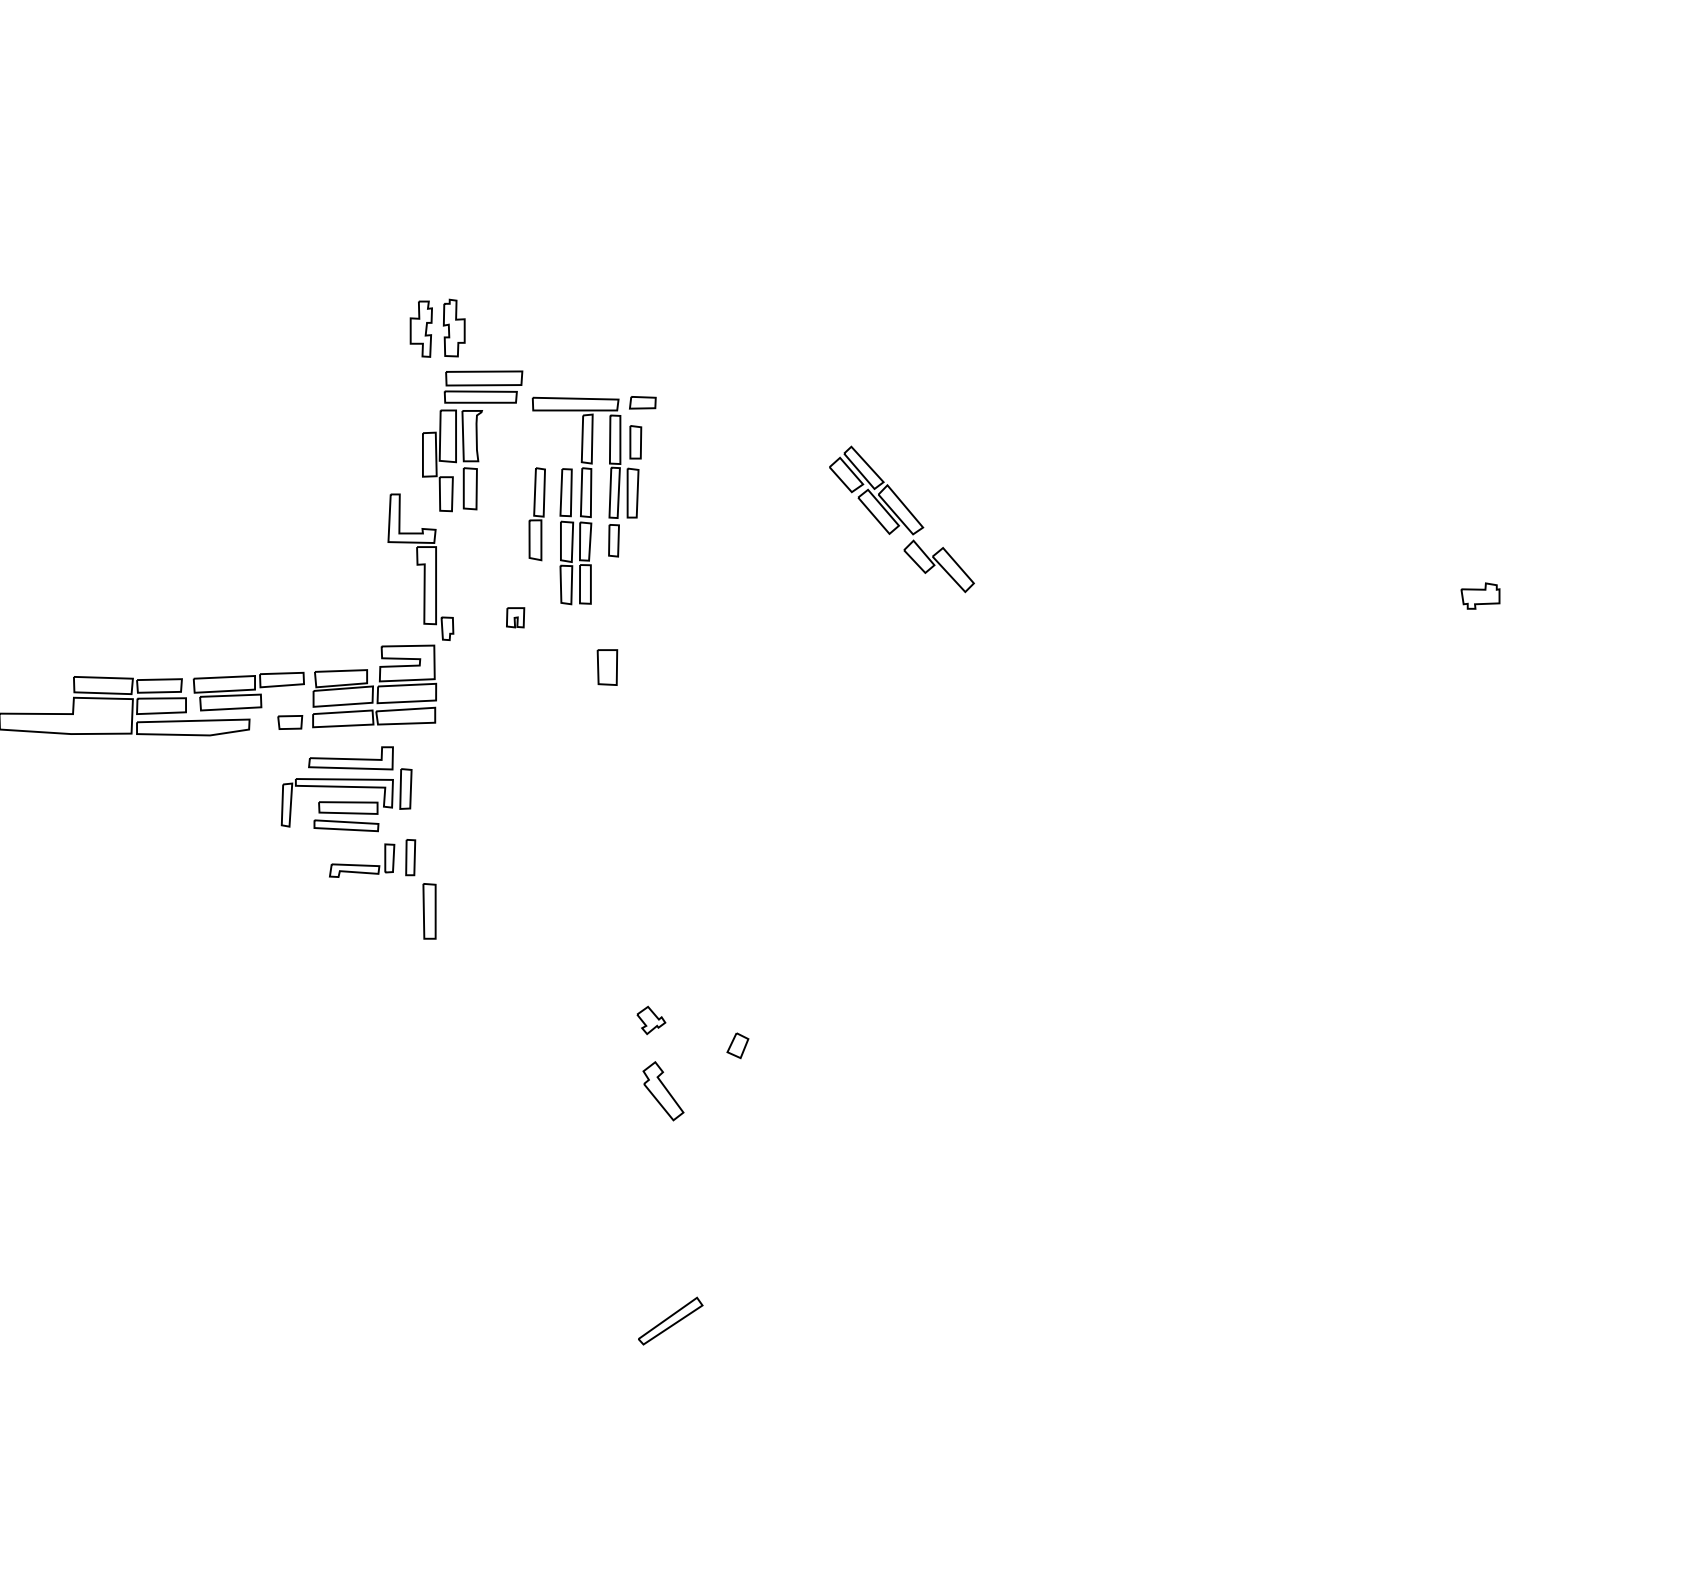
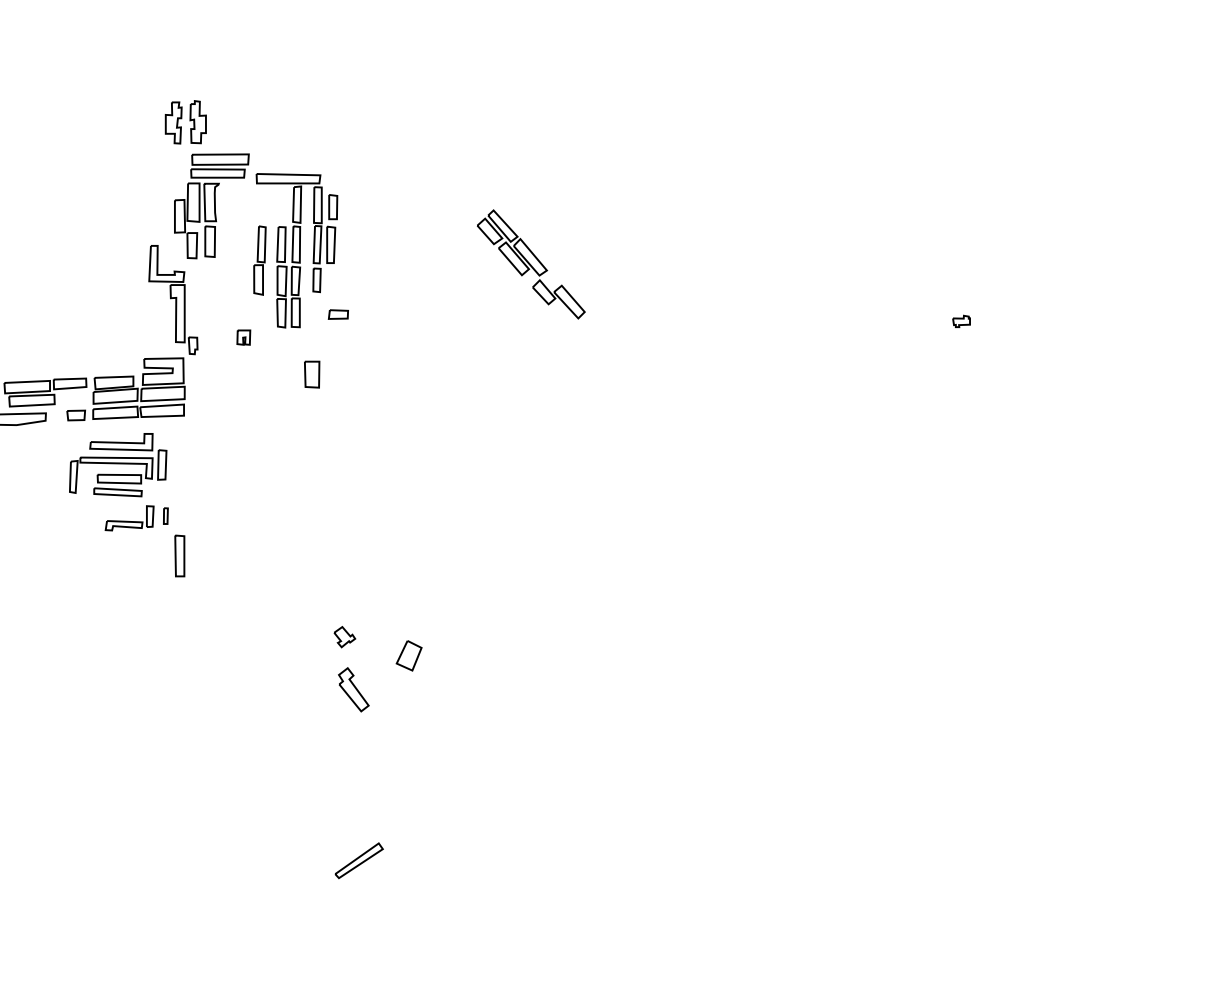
part: (642, 402) -> (338, 314), moved
part: (1480, 595) -> (961, 321), size x0.6
part: (410, 857) -> (165, 515), size x0.6
part: (737, 1045) -> (408, 655), size x1.6

